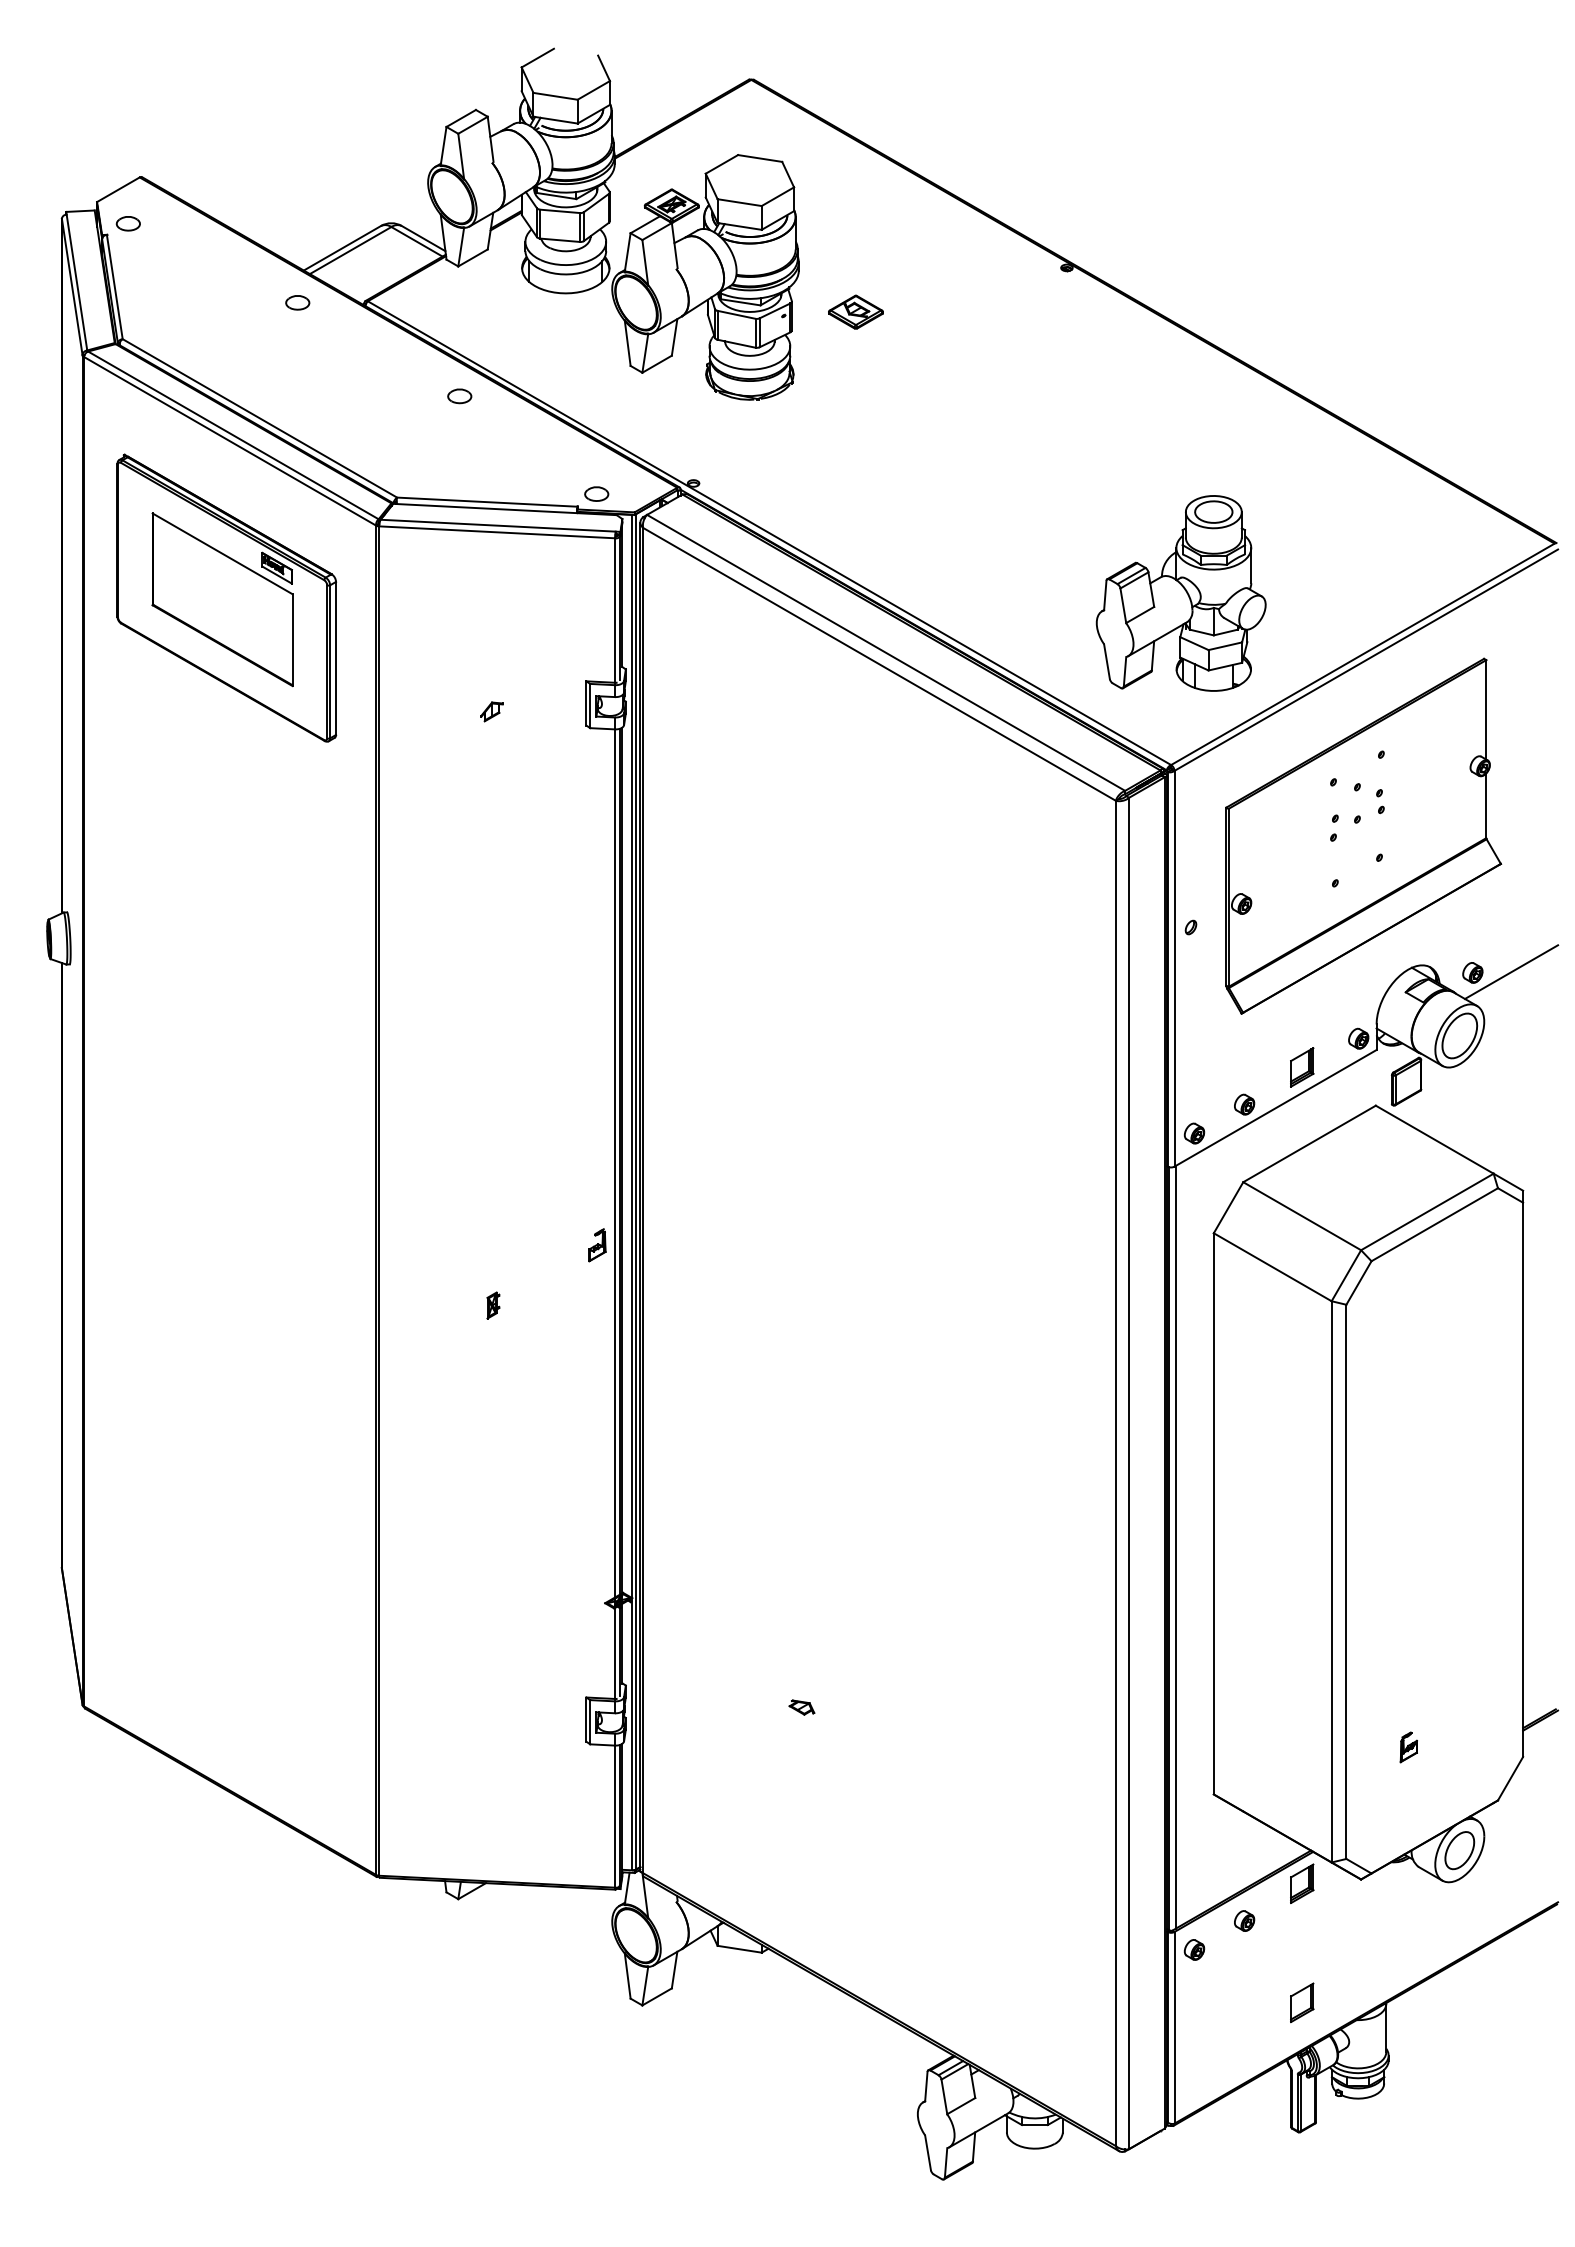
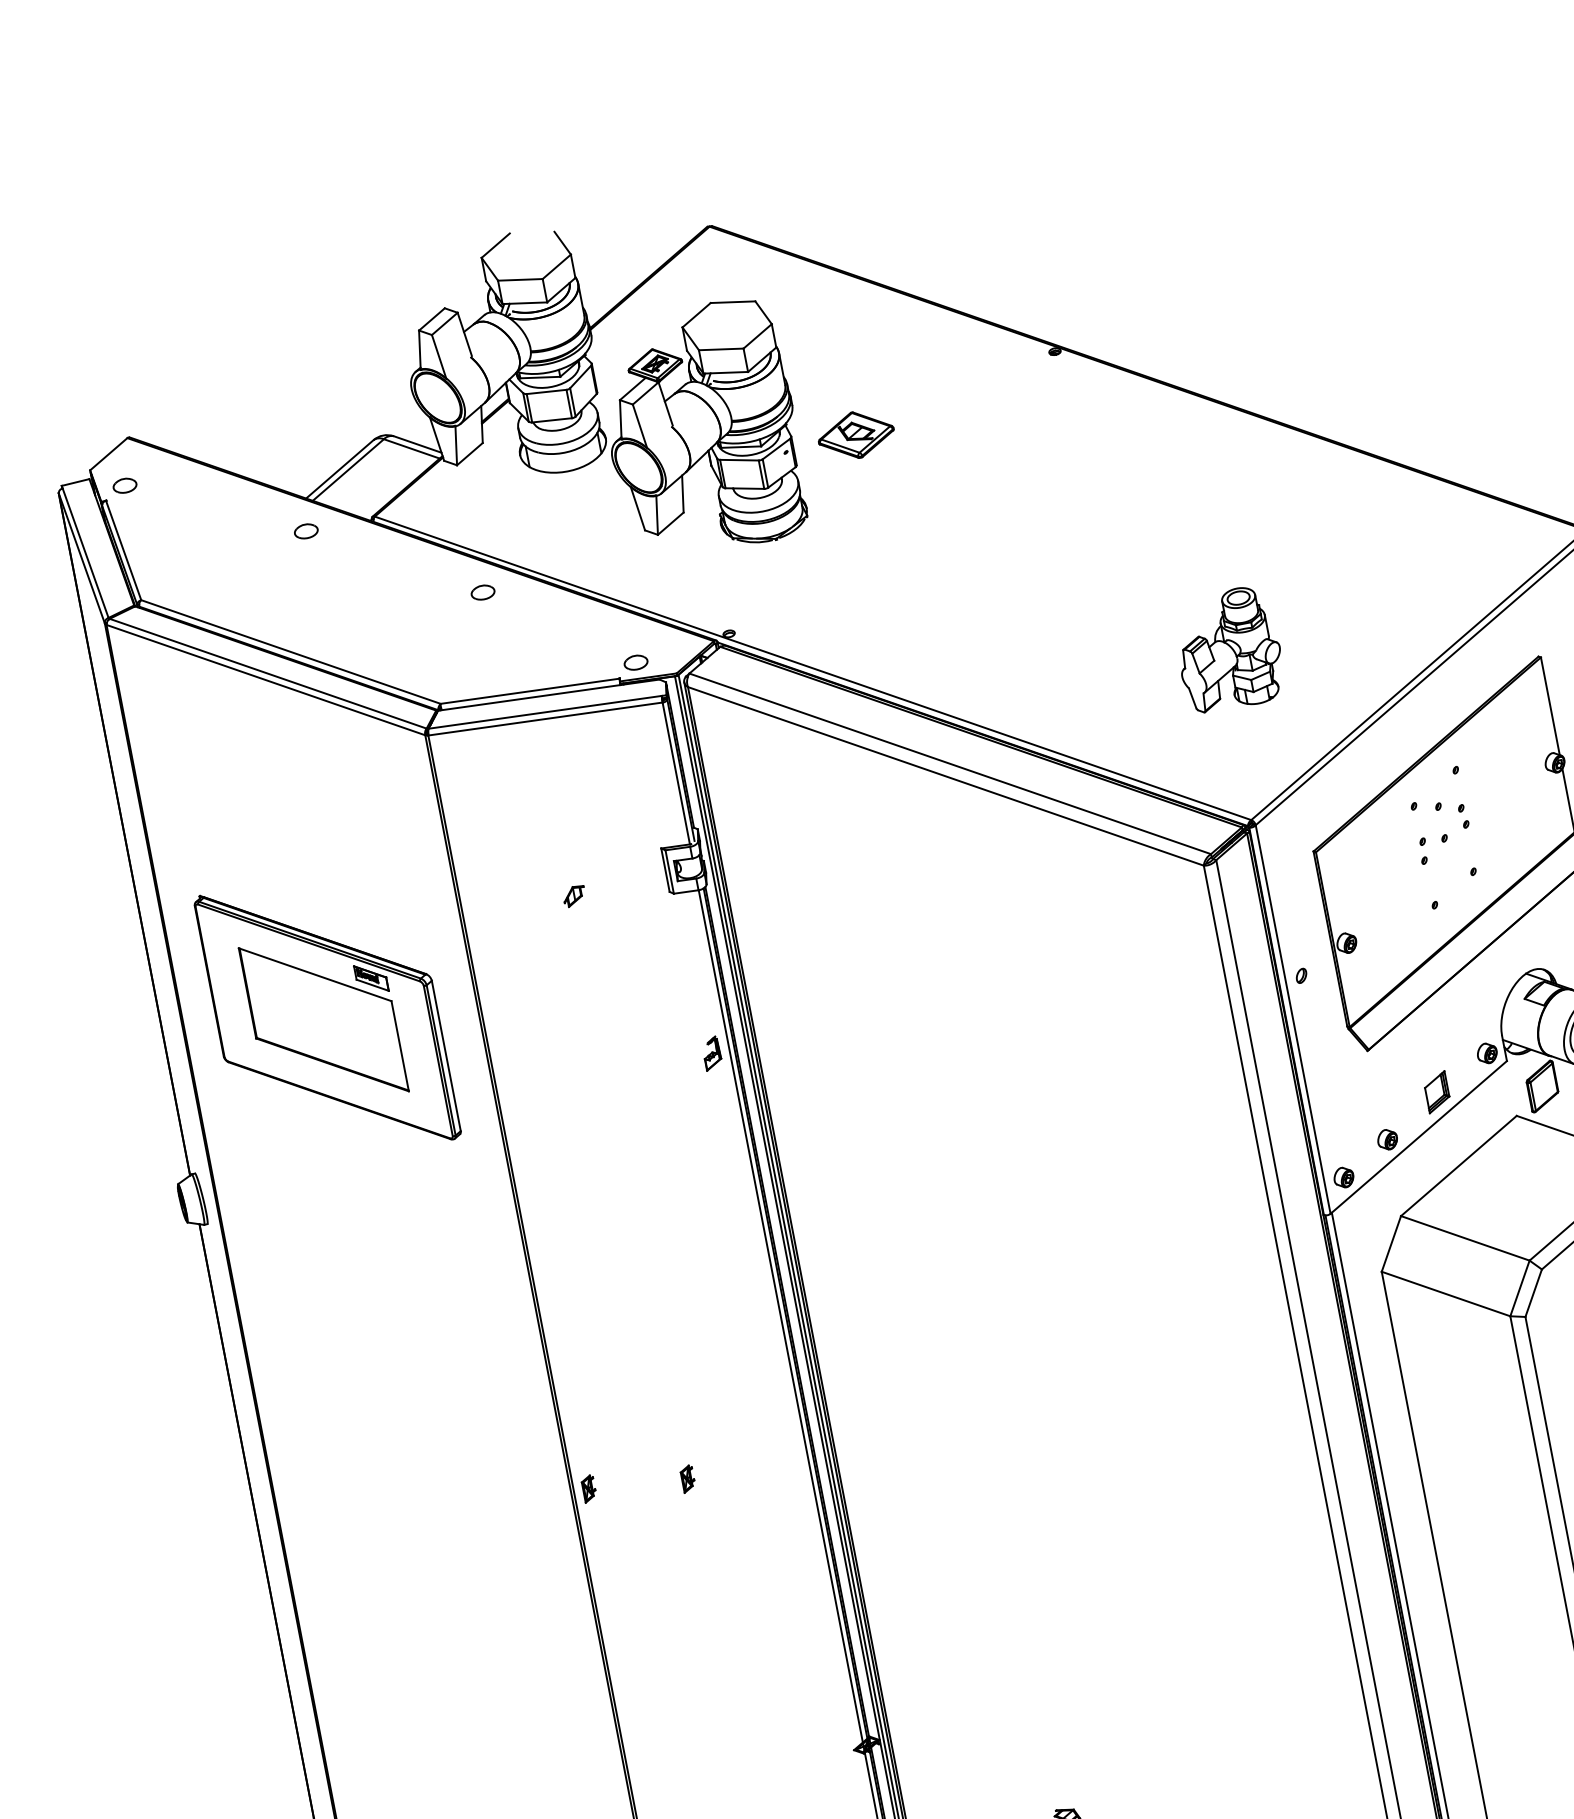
part: (855, 311) -> (855, 434), size x1.4
part: (1180, 593) -> (1228, 649), size x0.6
part: (226, 597) -> (327, 1016), moved
part: (597, 1245) -> (712, 1053), moved
part: (394, 1296) -> (589, 1488), added

